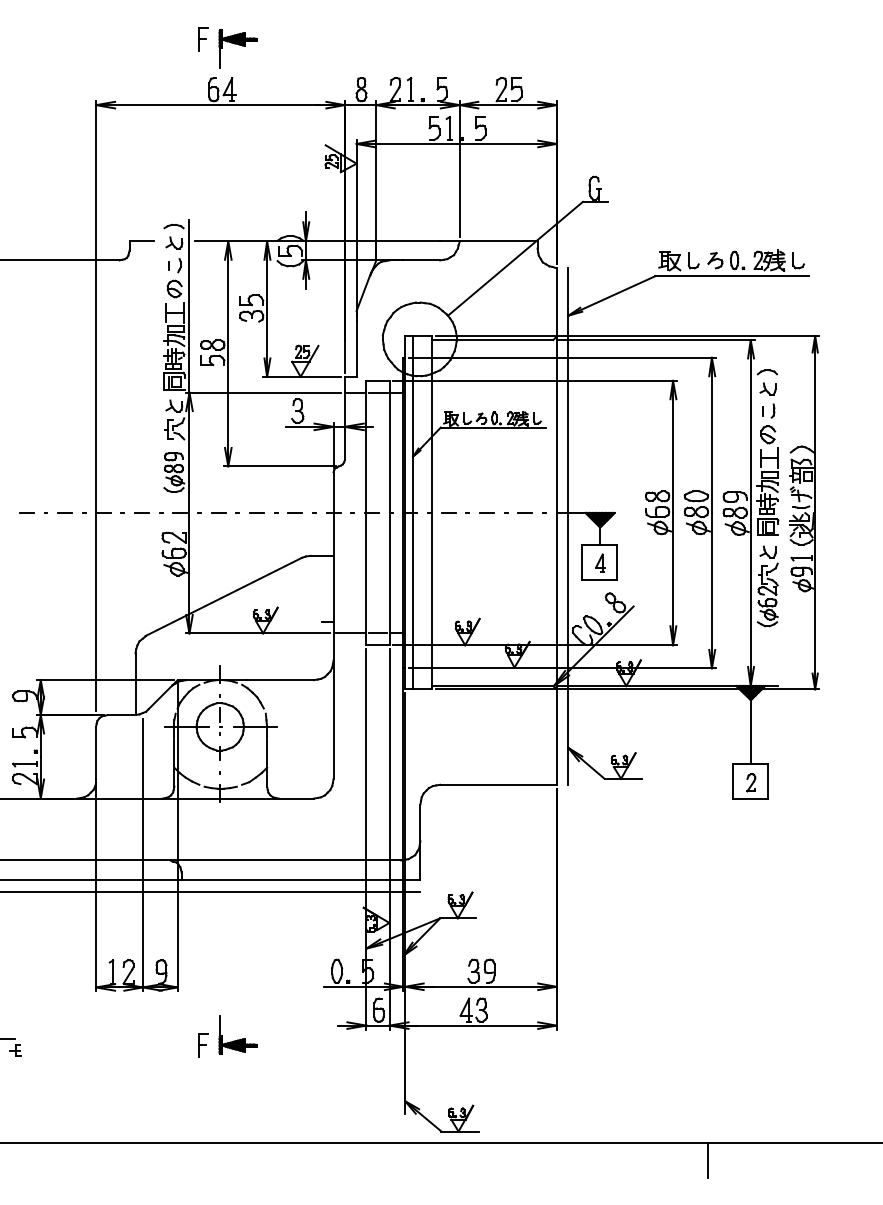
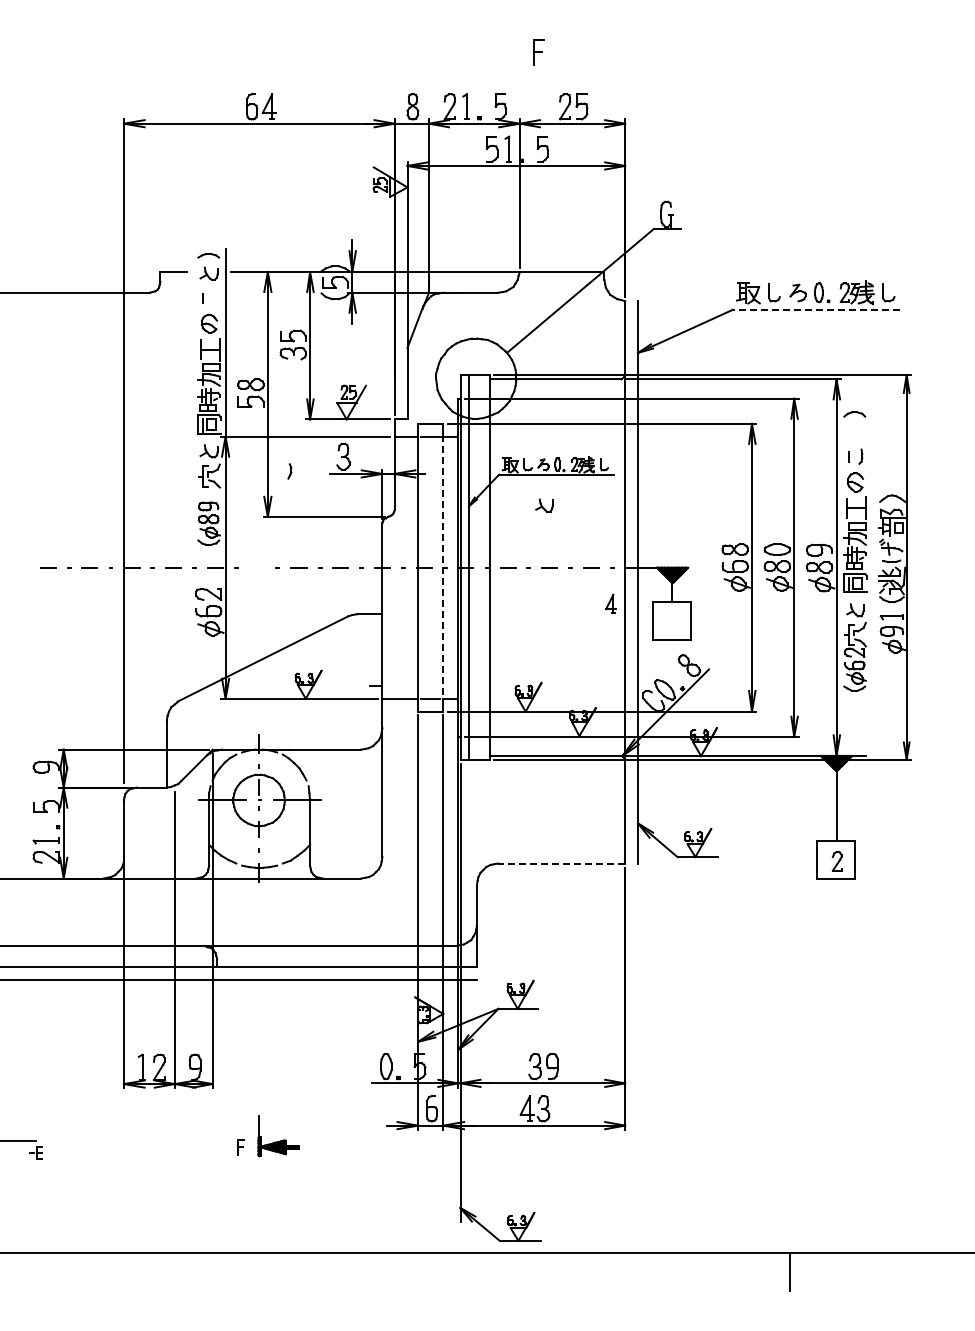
part: (203, 39) -> (538, 52), moved
part: (238, 47) -> (278, 61), removed
part: (179, 265) -> (289, 471), moved
line: (731, 275) -> (815, 309), solid -> dashed
part: (768, 388) -> (544, 505), moved
line: (218, 512) -> (257, 567), removed
line: (389, 513) -> (443, 568), solid -> dashed
part: (600, 562) -> (610, 603), moved
line: (498, 784) -> (561, 863), solid -> dashed
part: (203, 1045) -> (240, 1147), size x0.6

